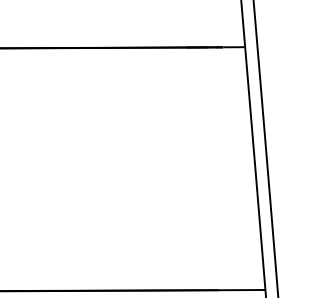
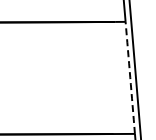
arc: (255, 167) -> (130, 77), solid -> dashed

